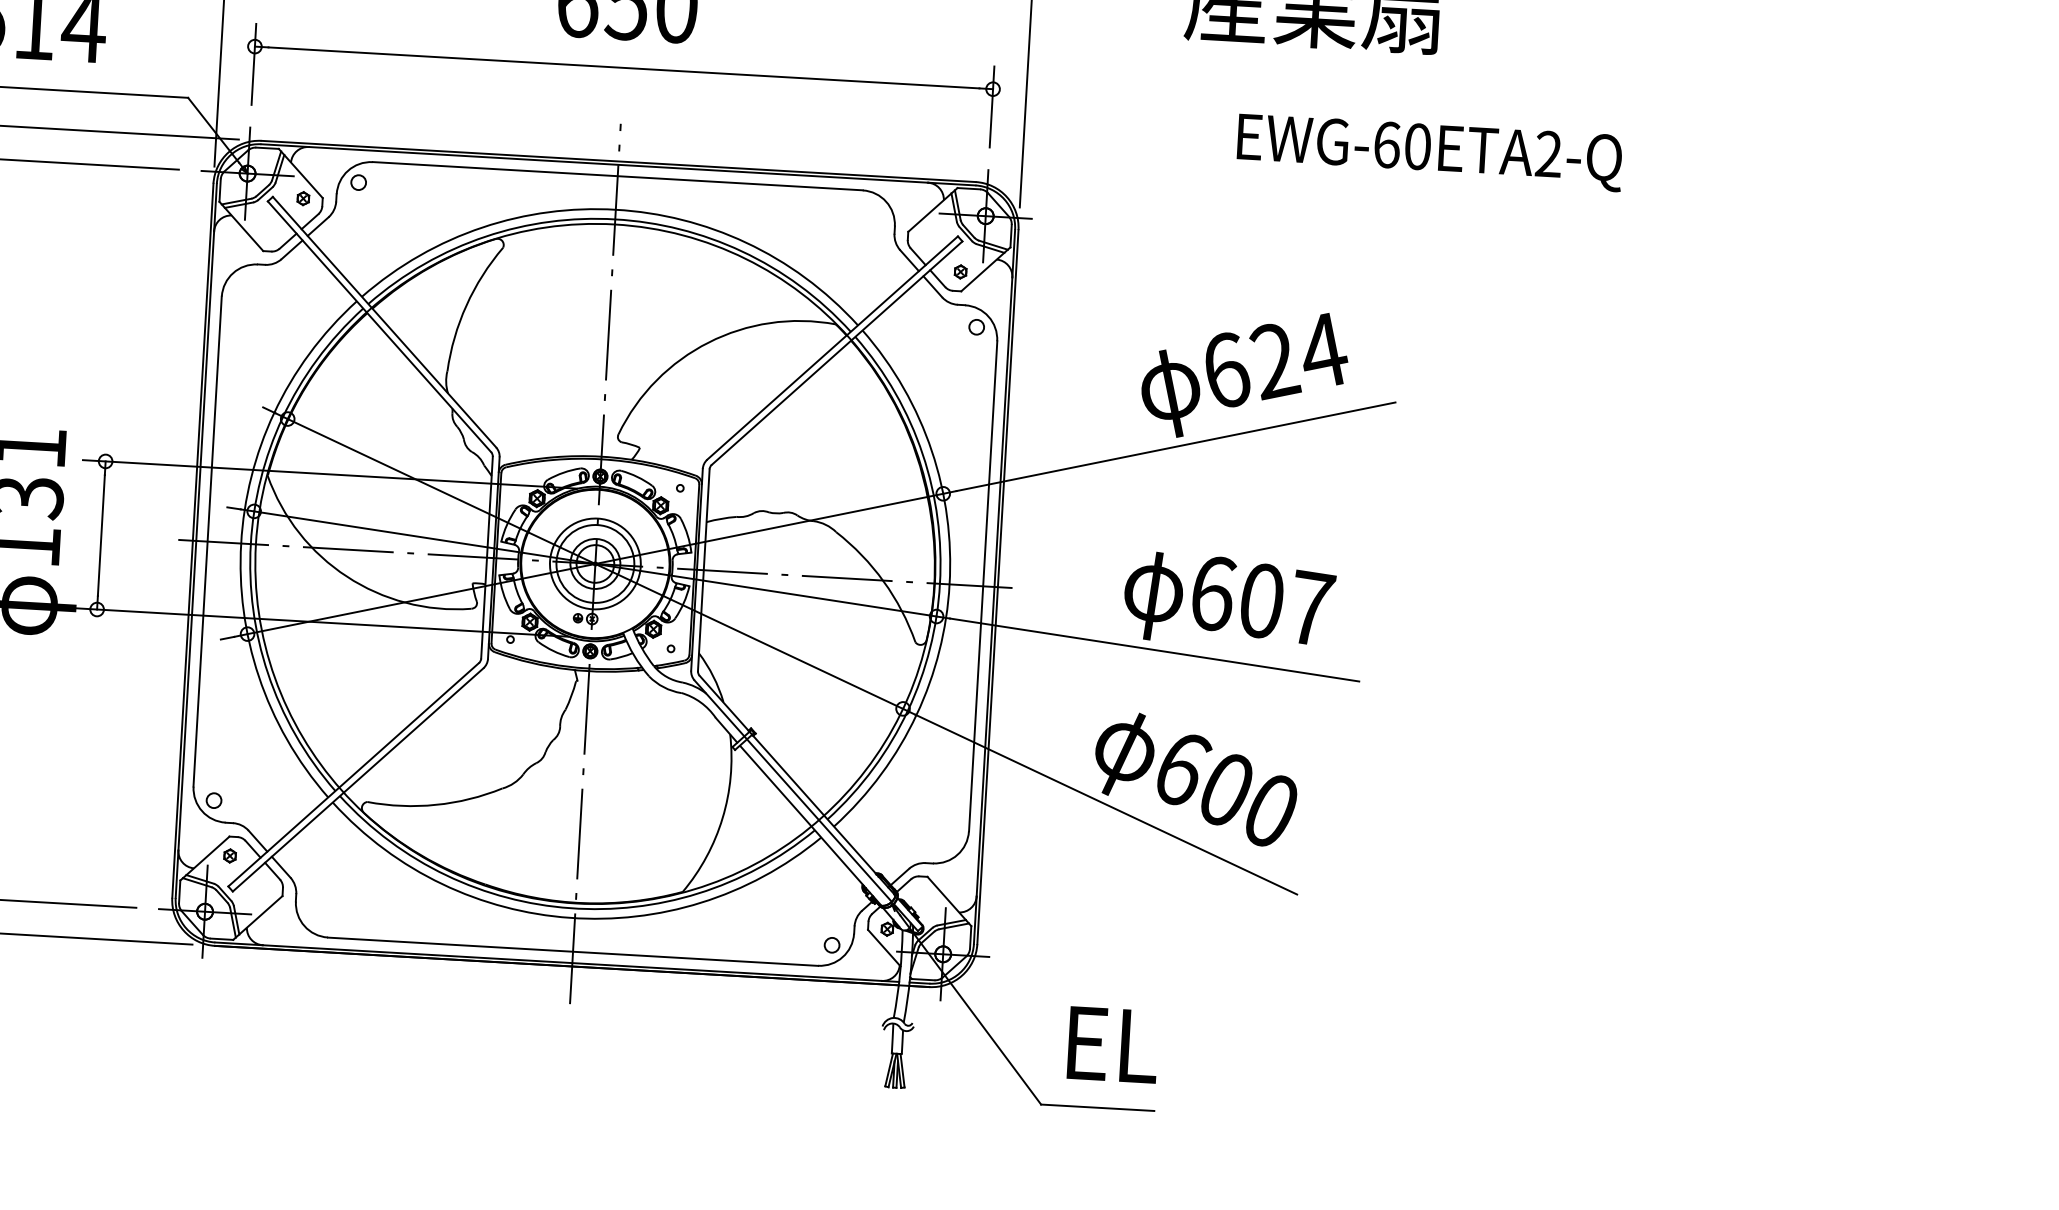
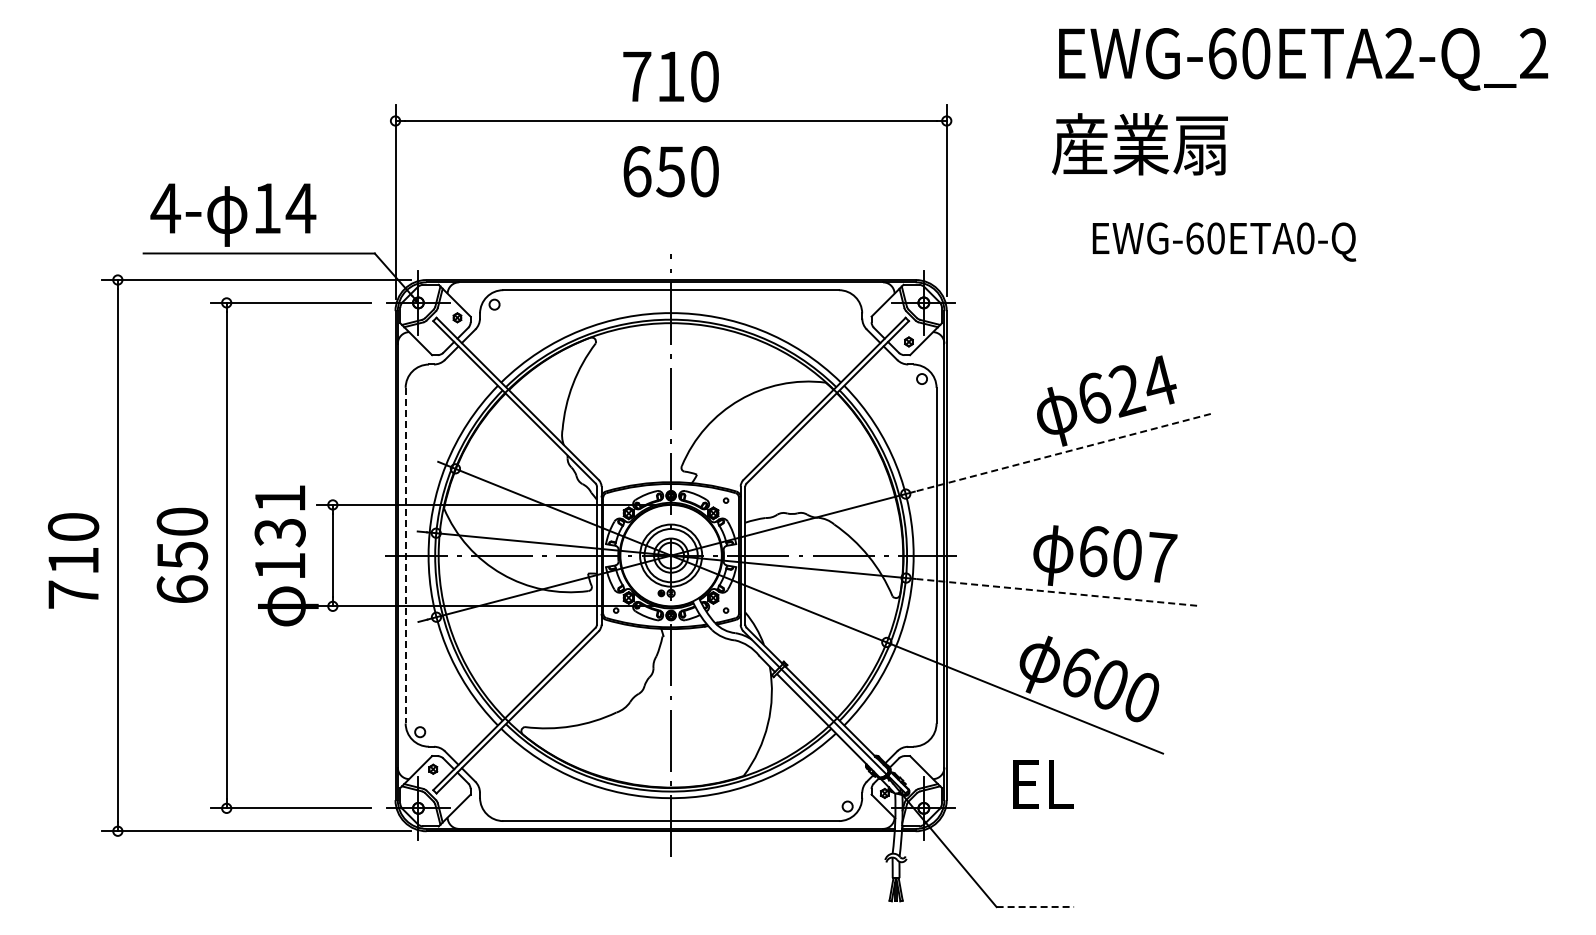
part: (623, 68) -> (670, 216), removed
text: (1548, 154) -> (1305, 238), EWG-60ETA2-Q -> EWG-60ETA0-Q
line: (1175, 446) -> (1062, 452), solid -> dashed
line: (207, 541) -> (405, 555), solid -> dashed
line: (1155, 650) -> (1056, 592), solid -> dashed
text: (1113, 1044) -> (1043, 784), moved
line: (1097, 1108) -> (1035, 907), solid -> dashed

